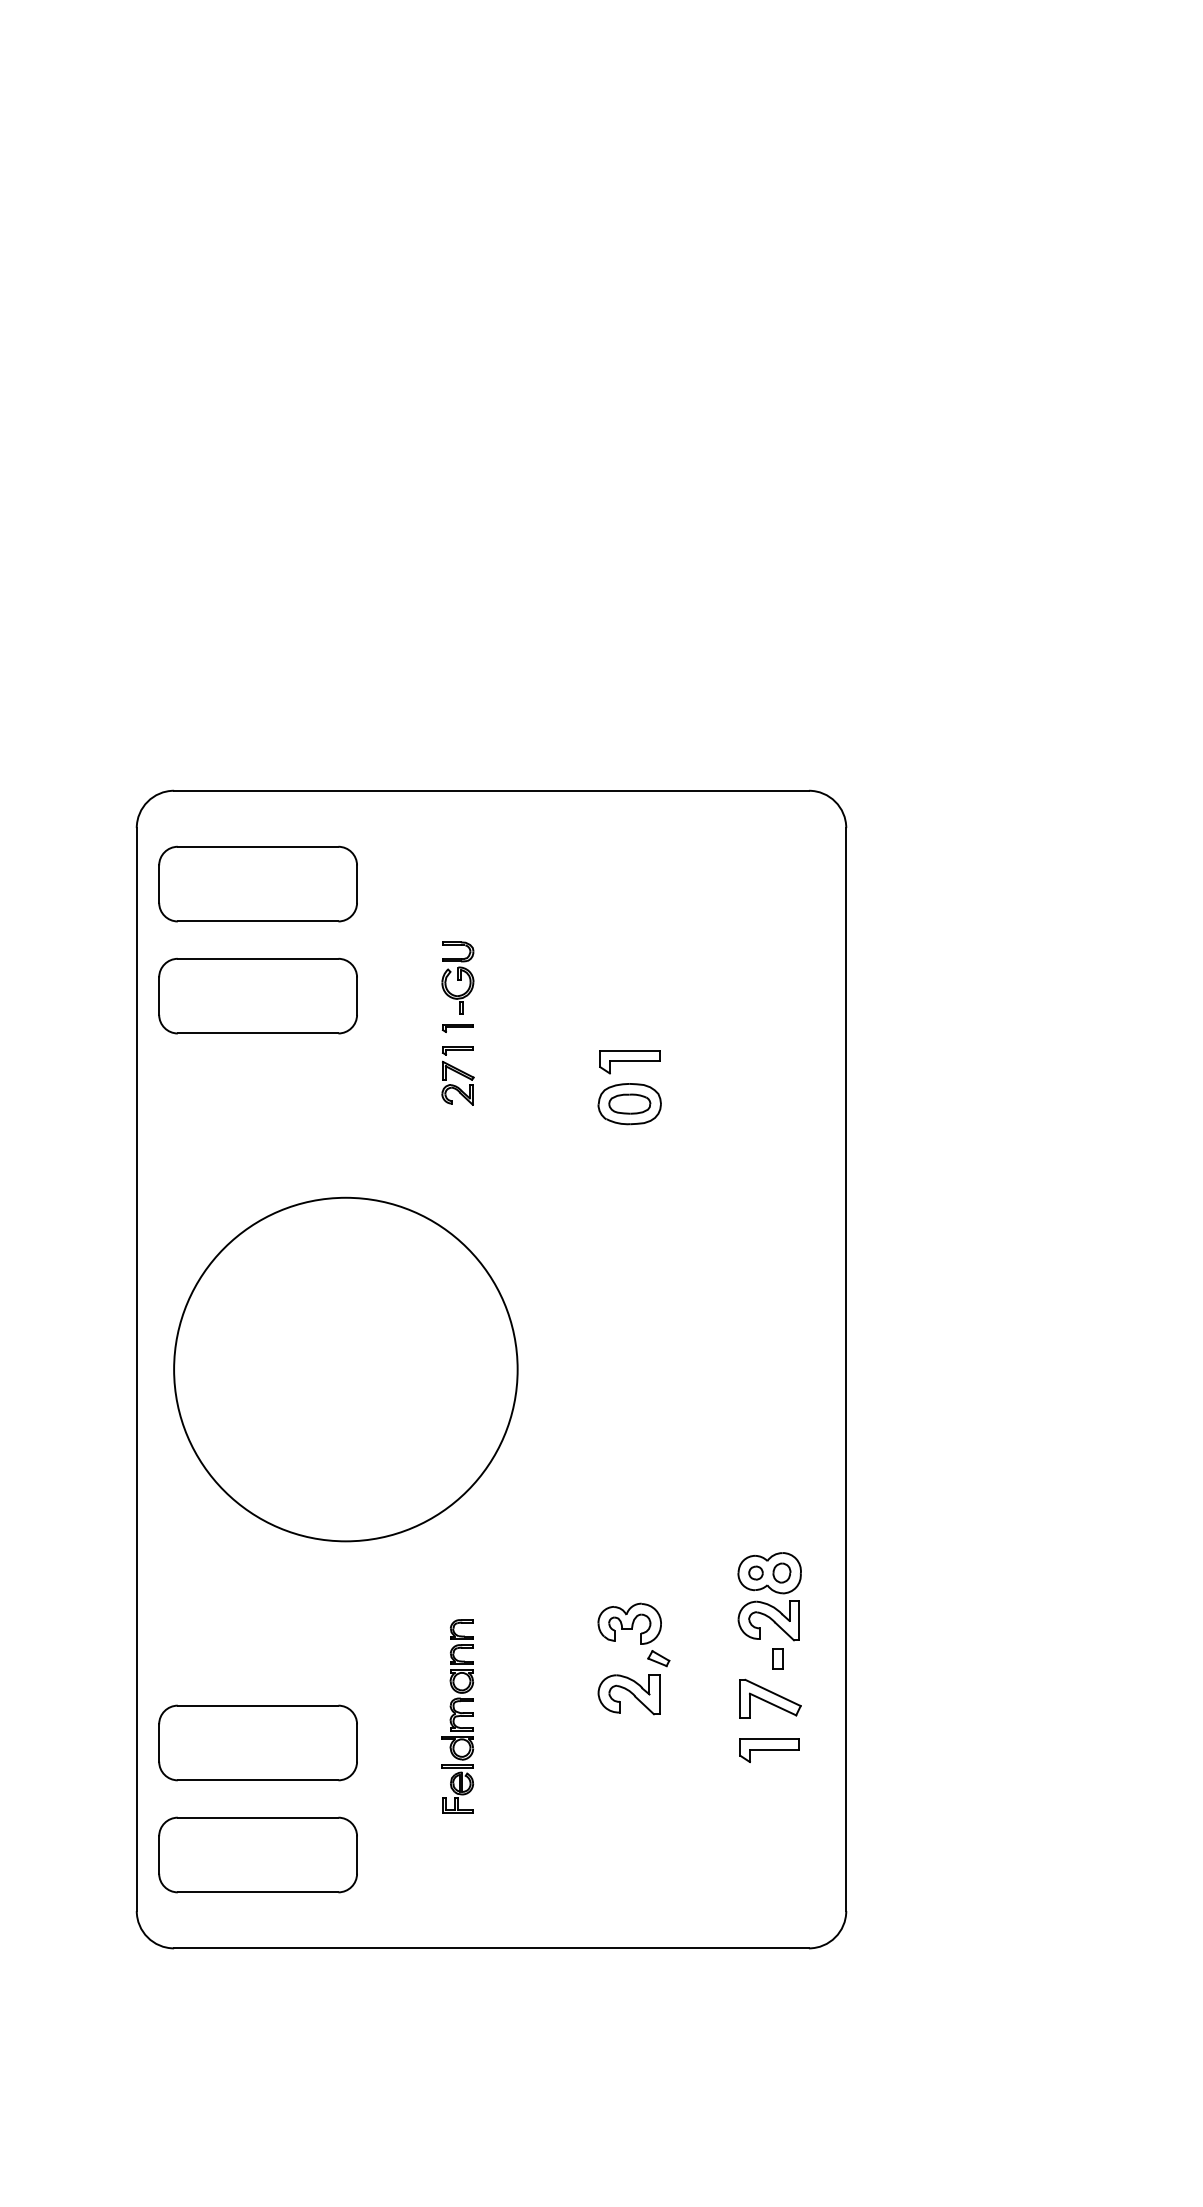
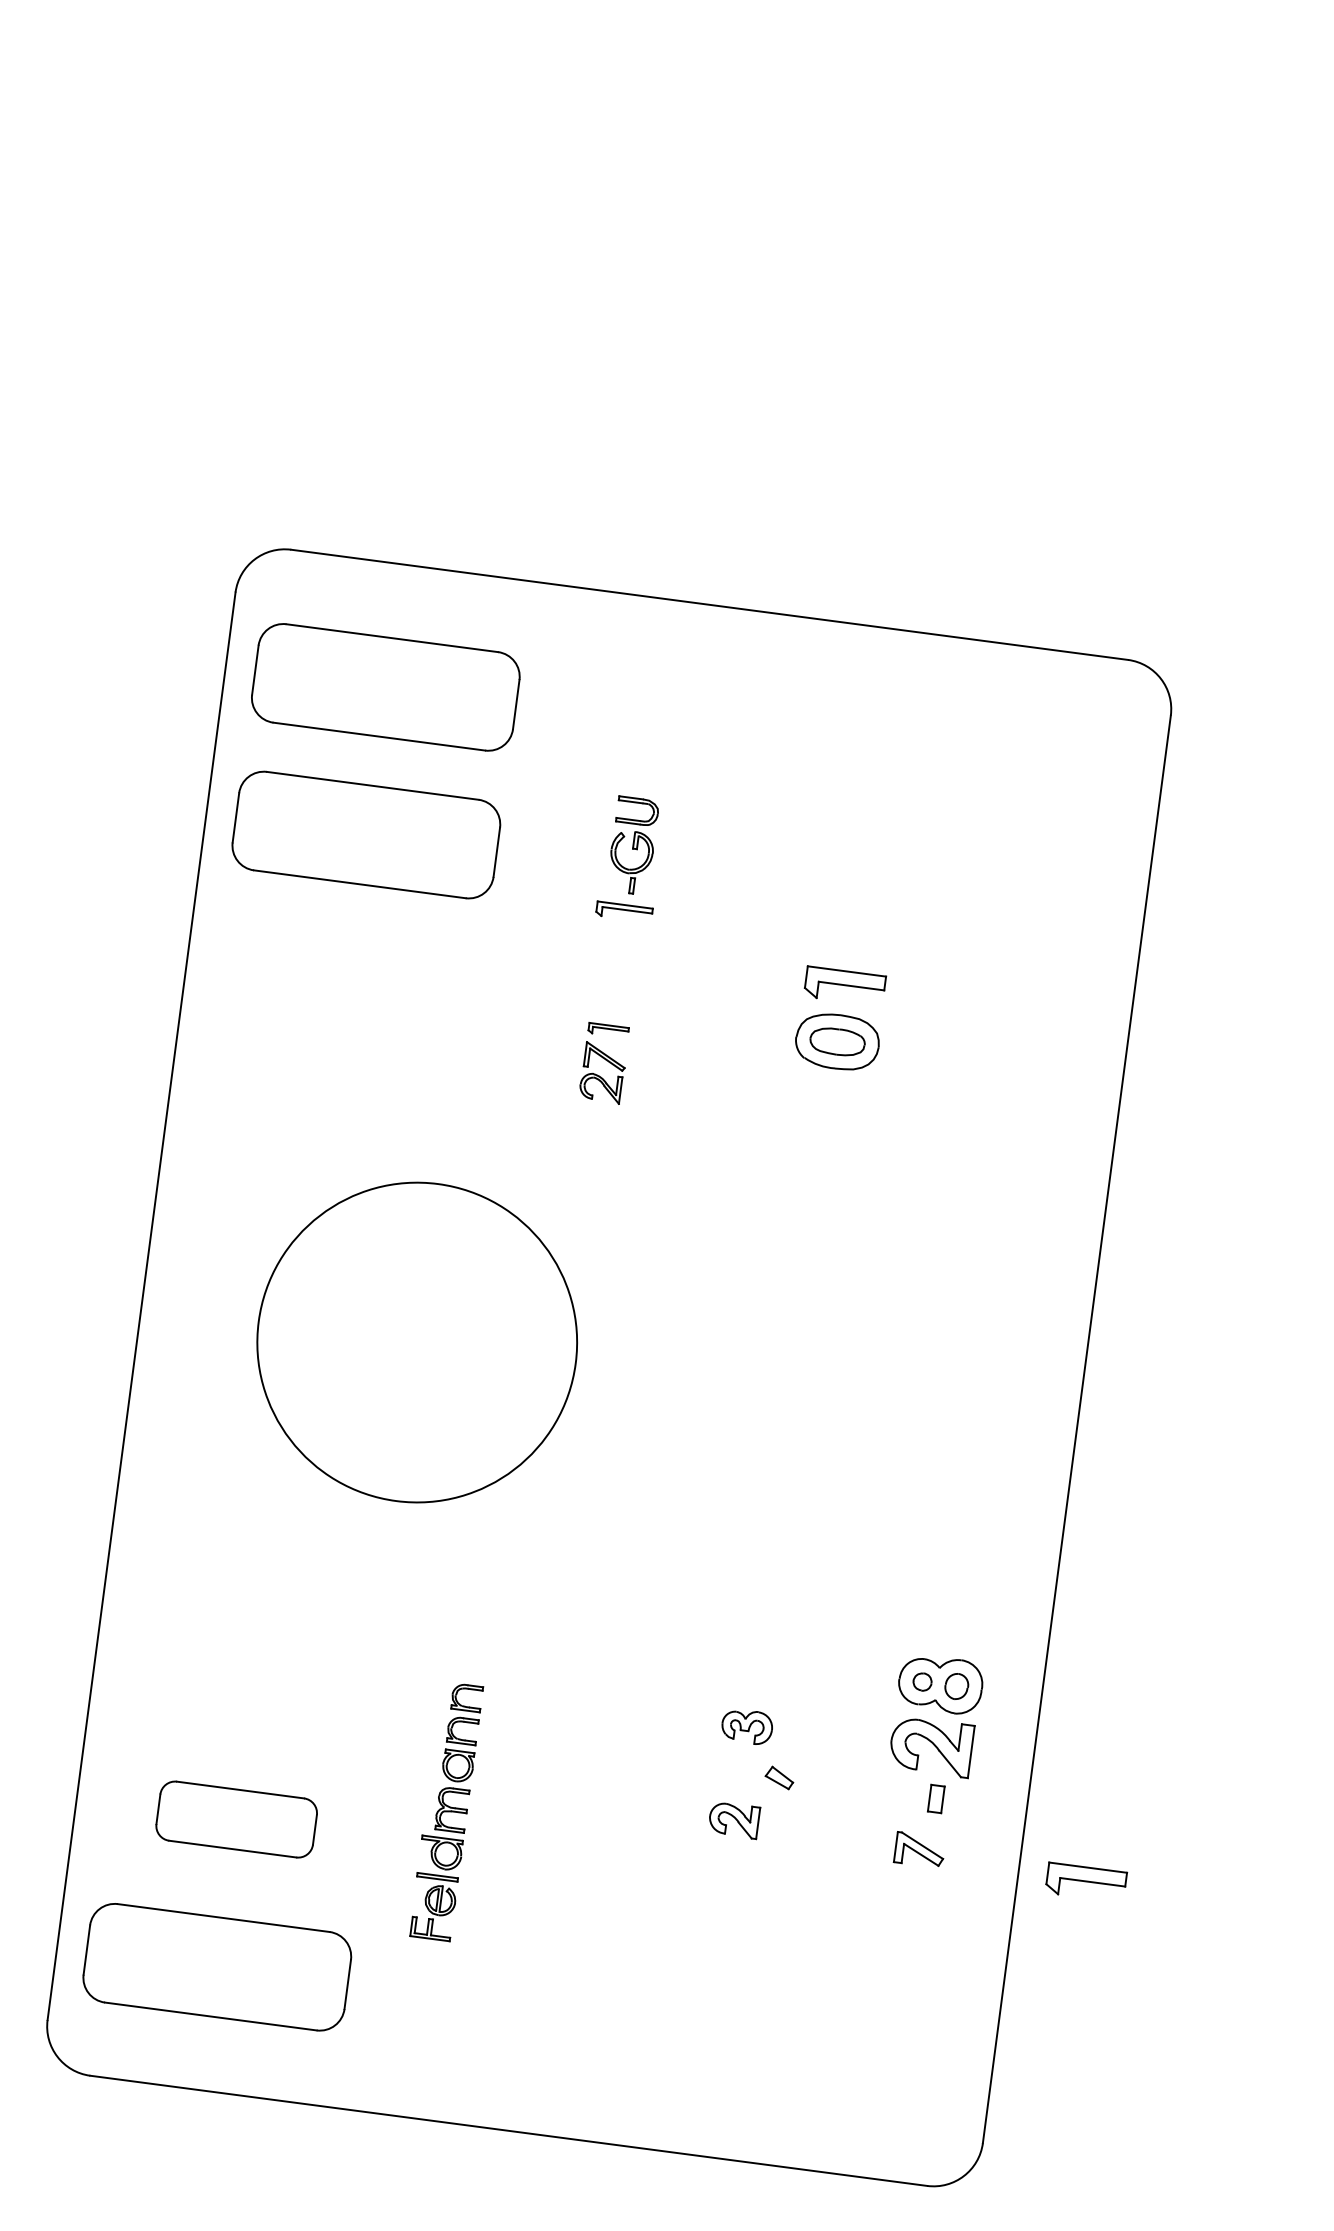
part: (457, 1028) -> (623, 912), size x1.4
part: (457, 1075) -> (603, 1062), moved
circle: (345, 1369) -> (416, 1342), size x0.7
part: (629, 1623) -> (747, 1726), size x0.6
part: (628, 1694) -> (733, 1819), size x0.6
part: (770, 1698) -> (919, 1849), size x0.6
part: (457, 1716) -> (446, 1811), moved
part: (257, 1742) -> (236, 1818), size x0.6
part: (769, 1750) -> (1085, 1882), moved

